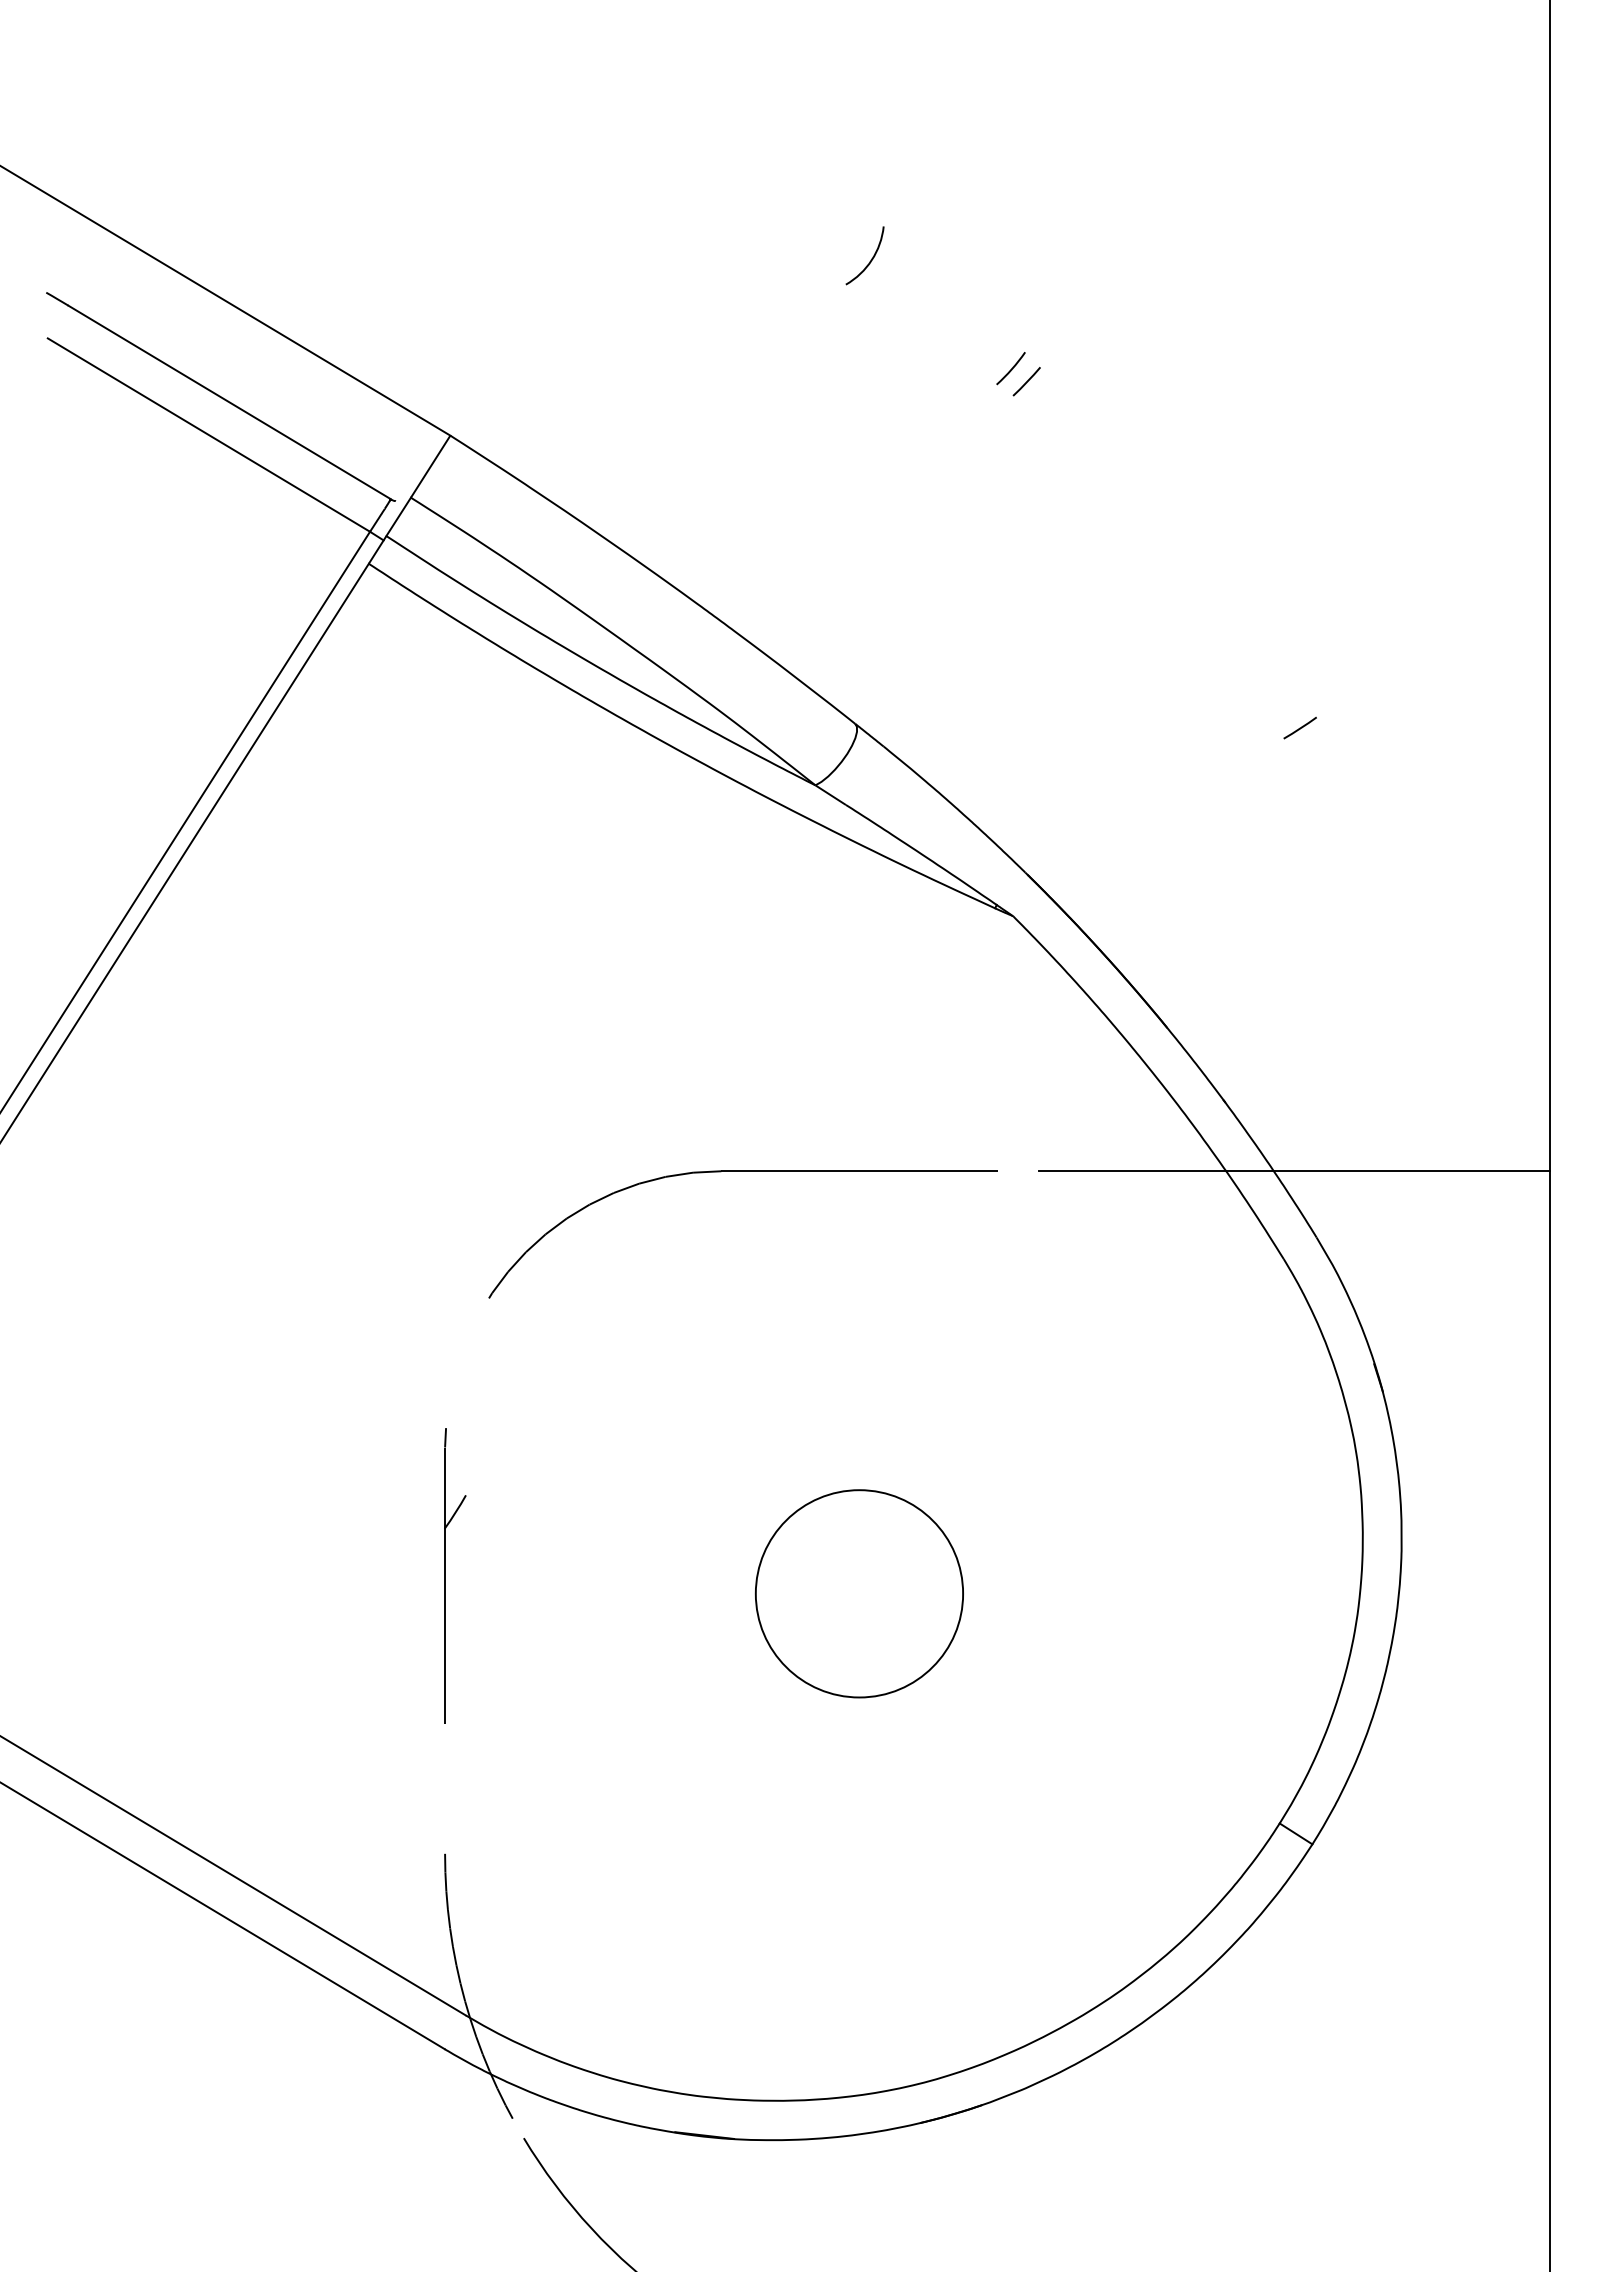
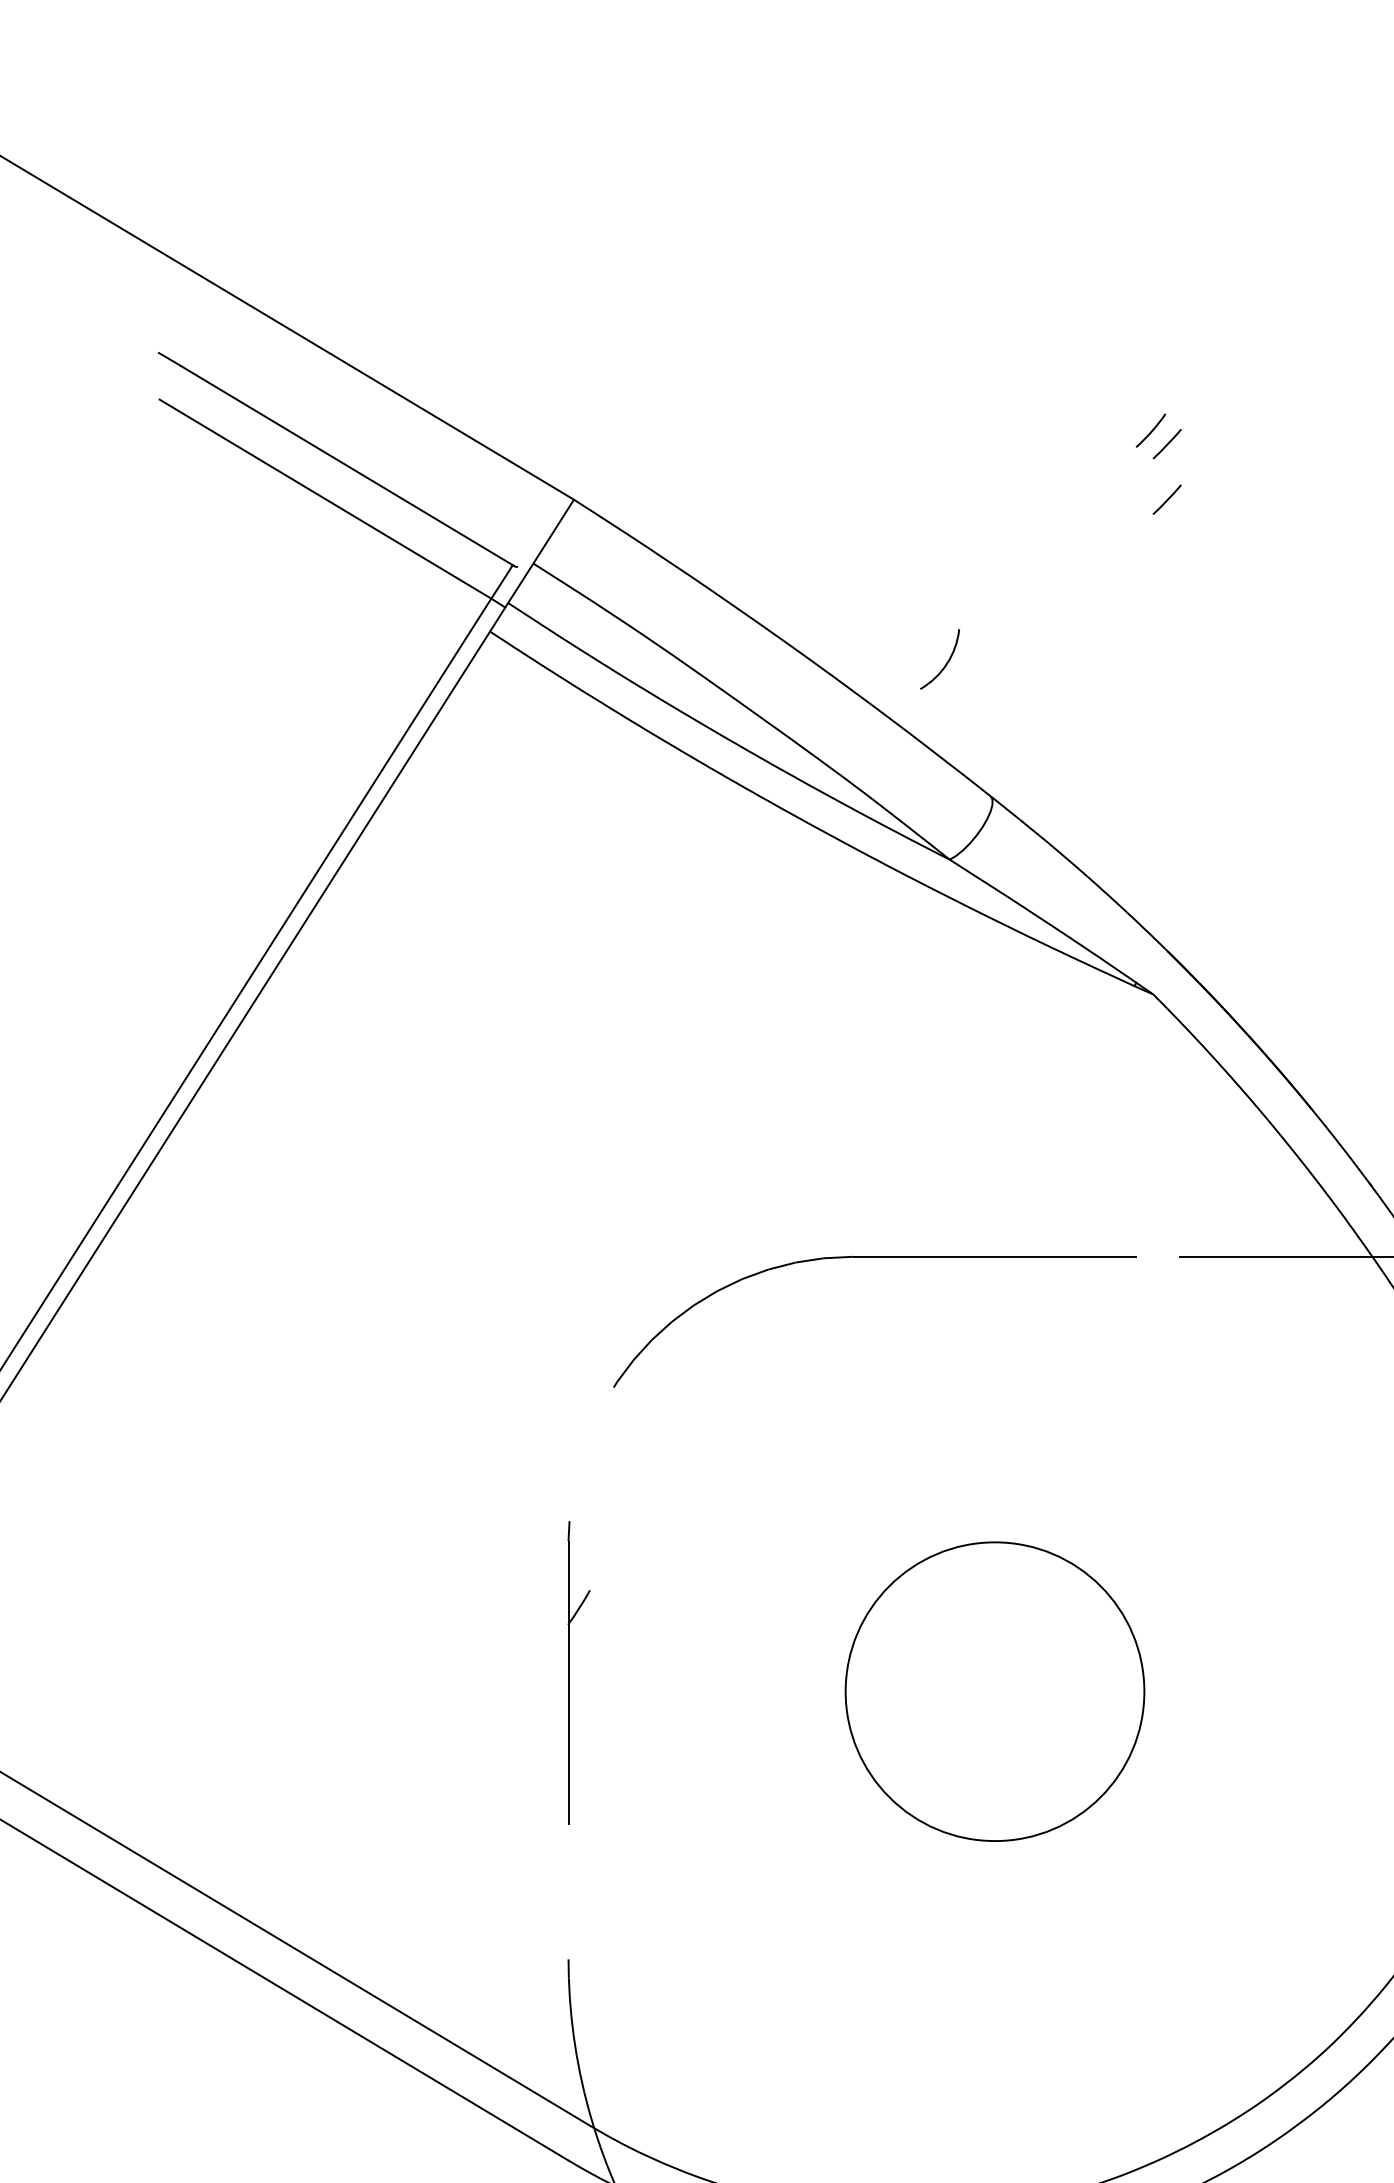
arc: (871, 258) -> (946, 662), moved
line: (1026, 435) -> (1166, 499), added
circle: (859, 1593) -> (995, 1691), size x1.4

